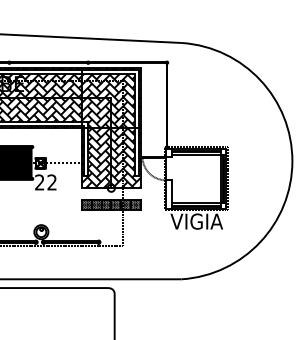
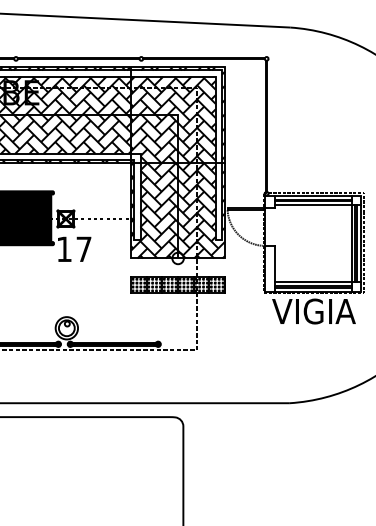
text: (45, 182) -> (73, 249), 22 -> 17

